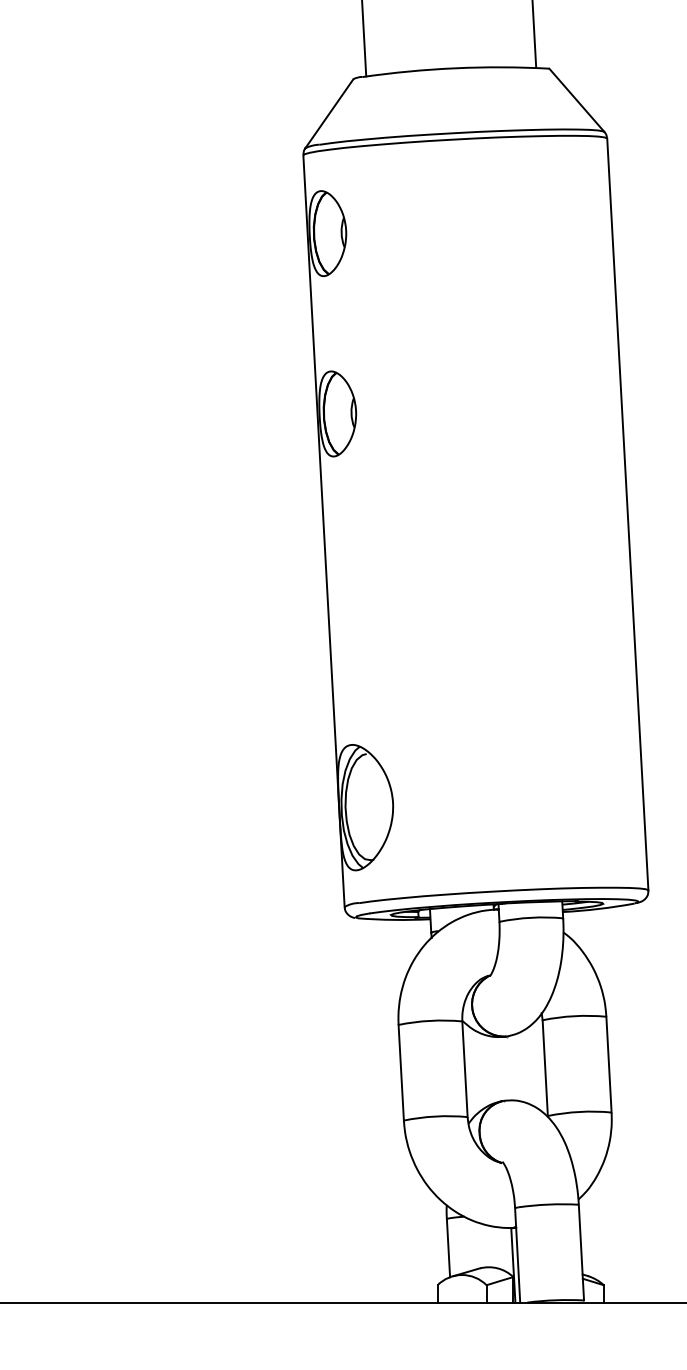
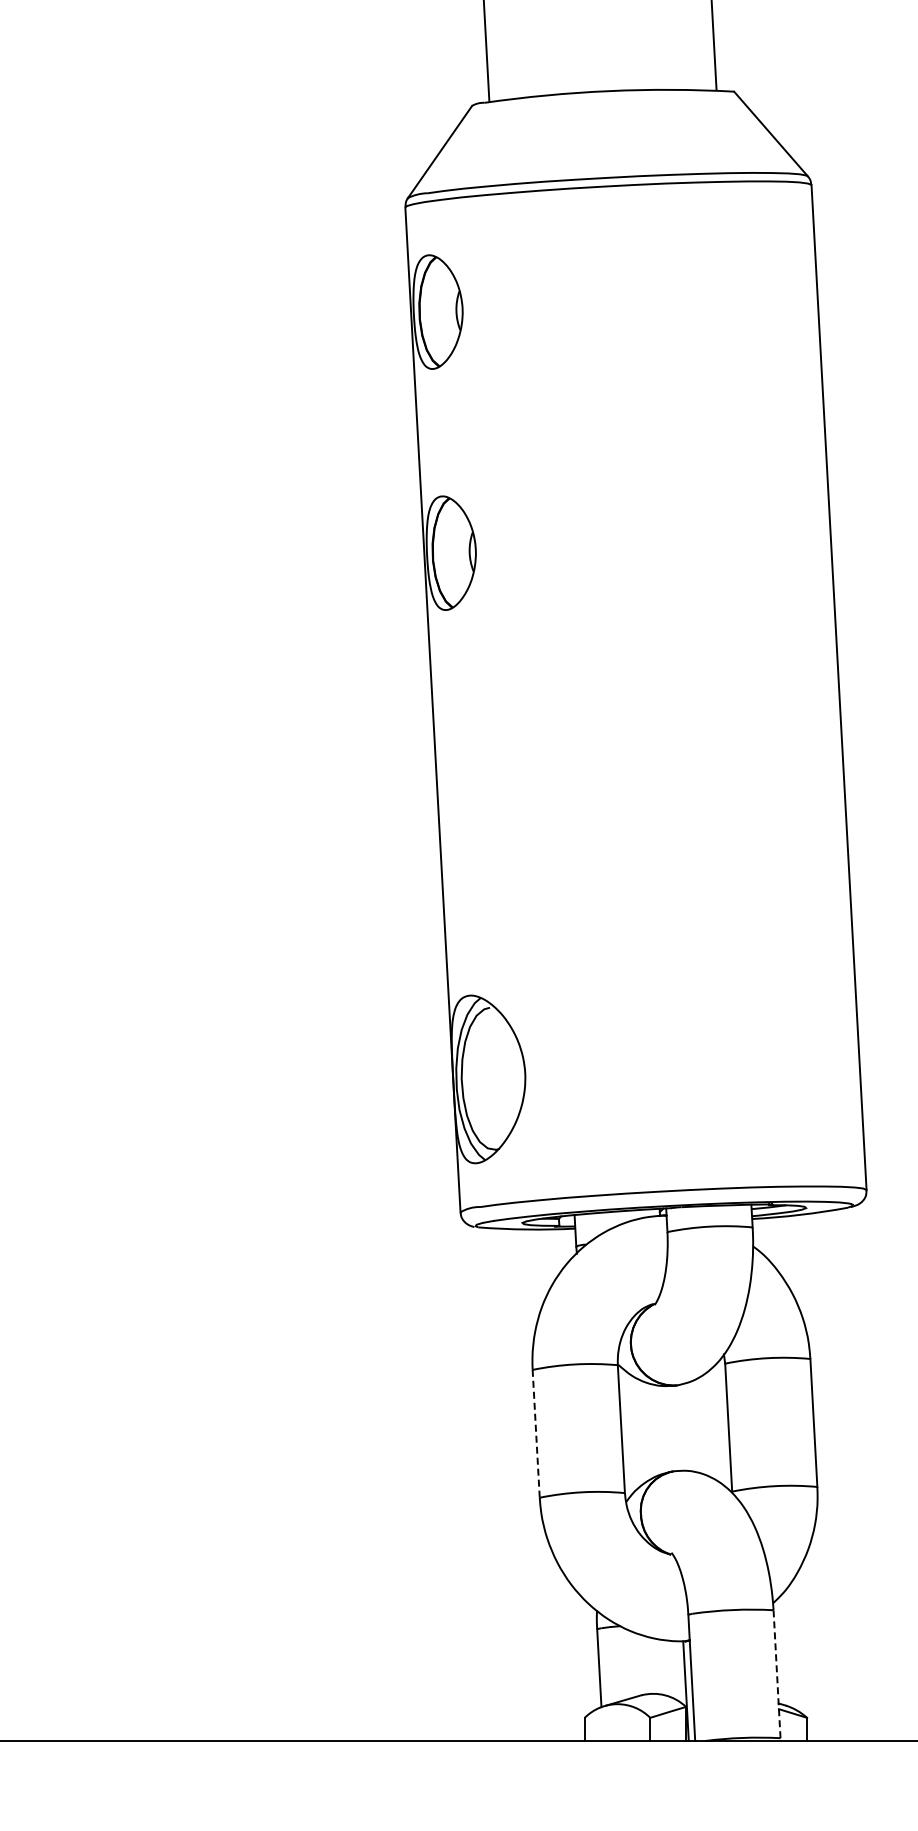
line: (401, 1073) -> (536, 1434), solid -> dashed
line: (581, 1252) -> (777, 1673), solid -> dashed

